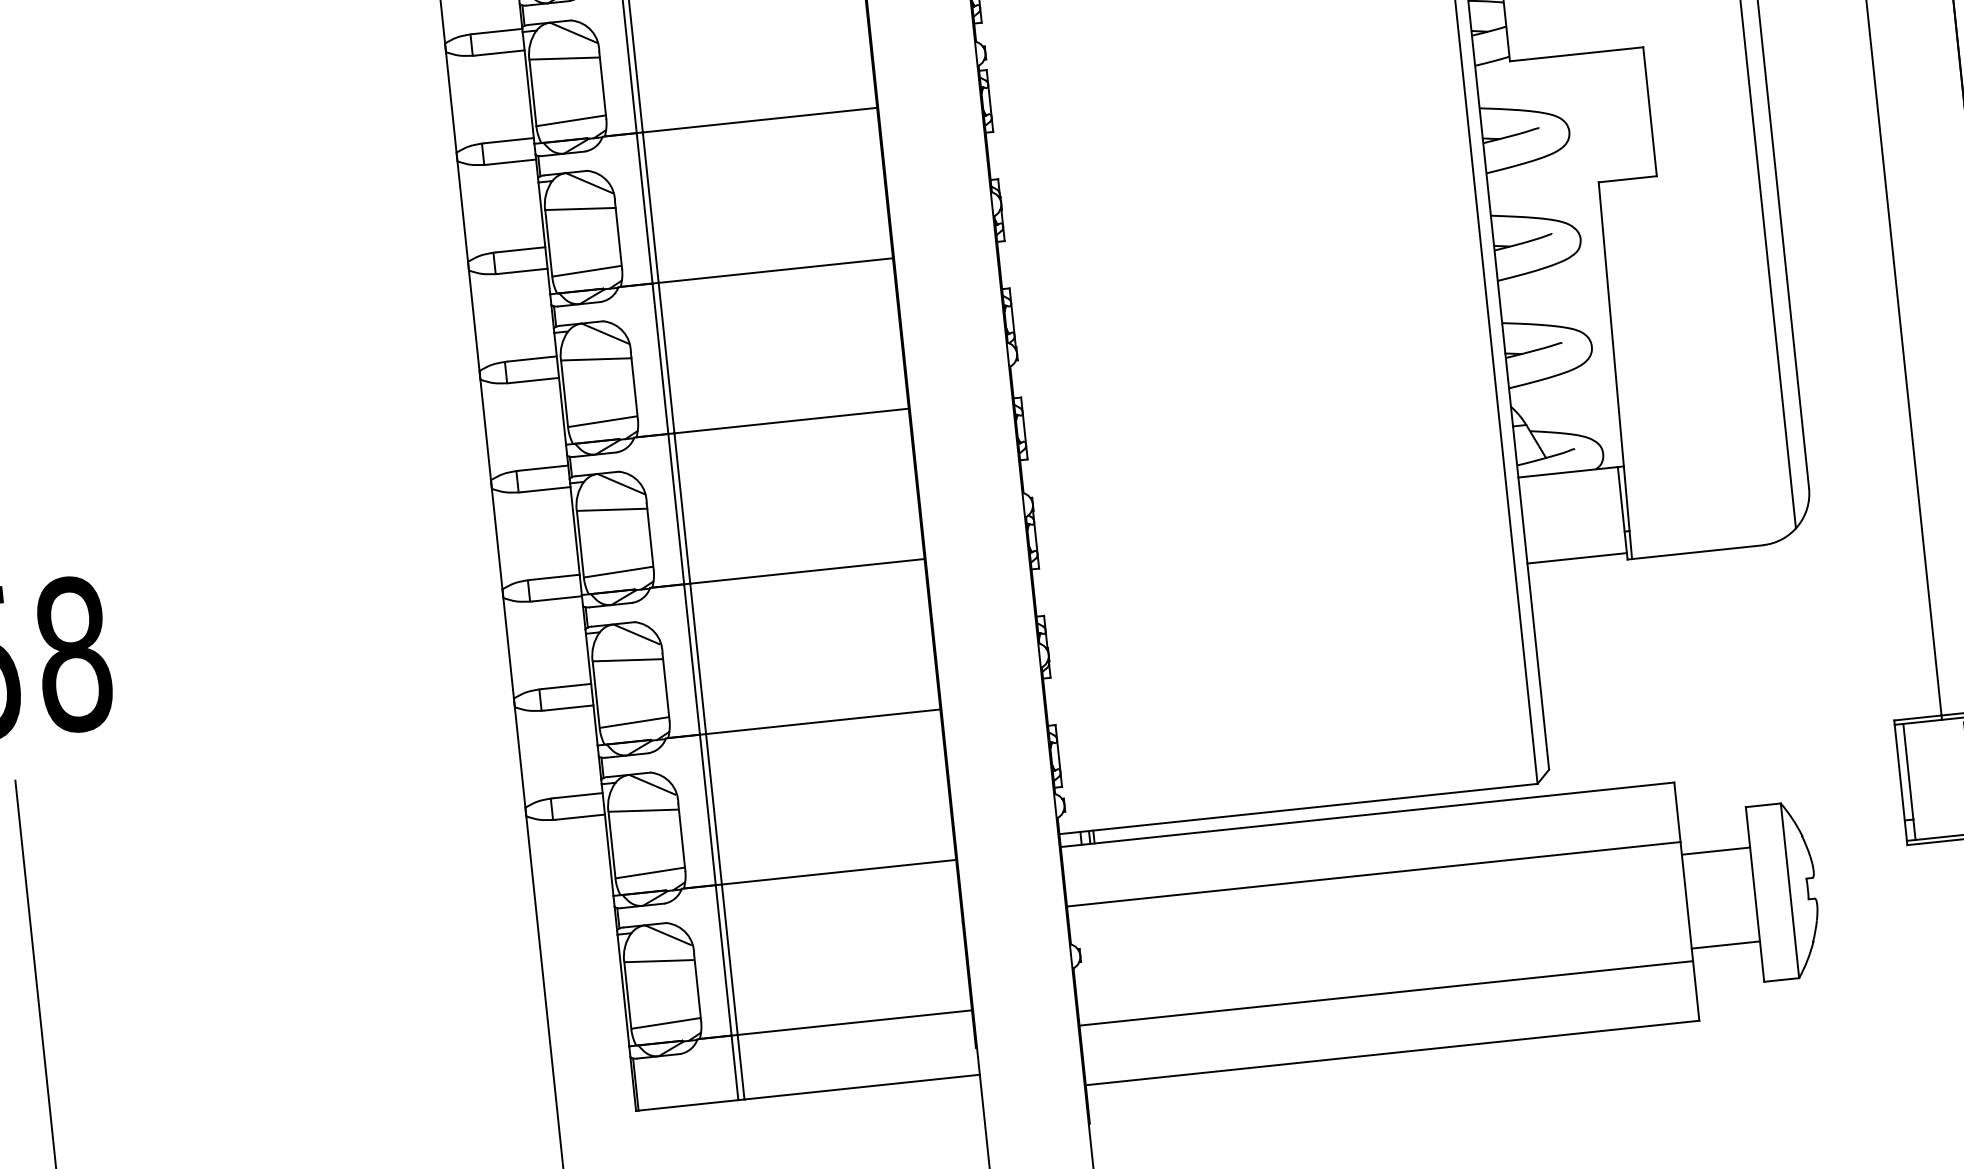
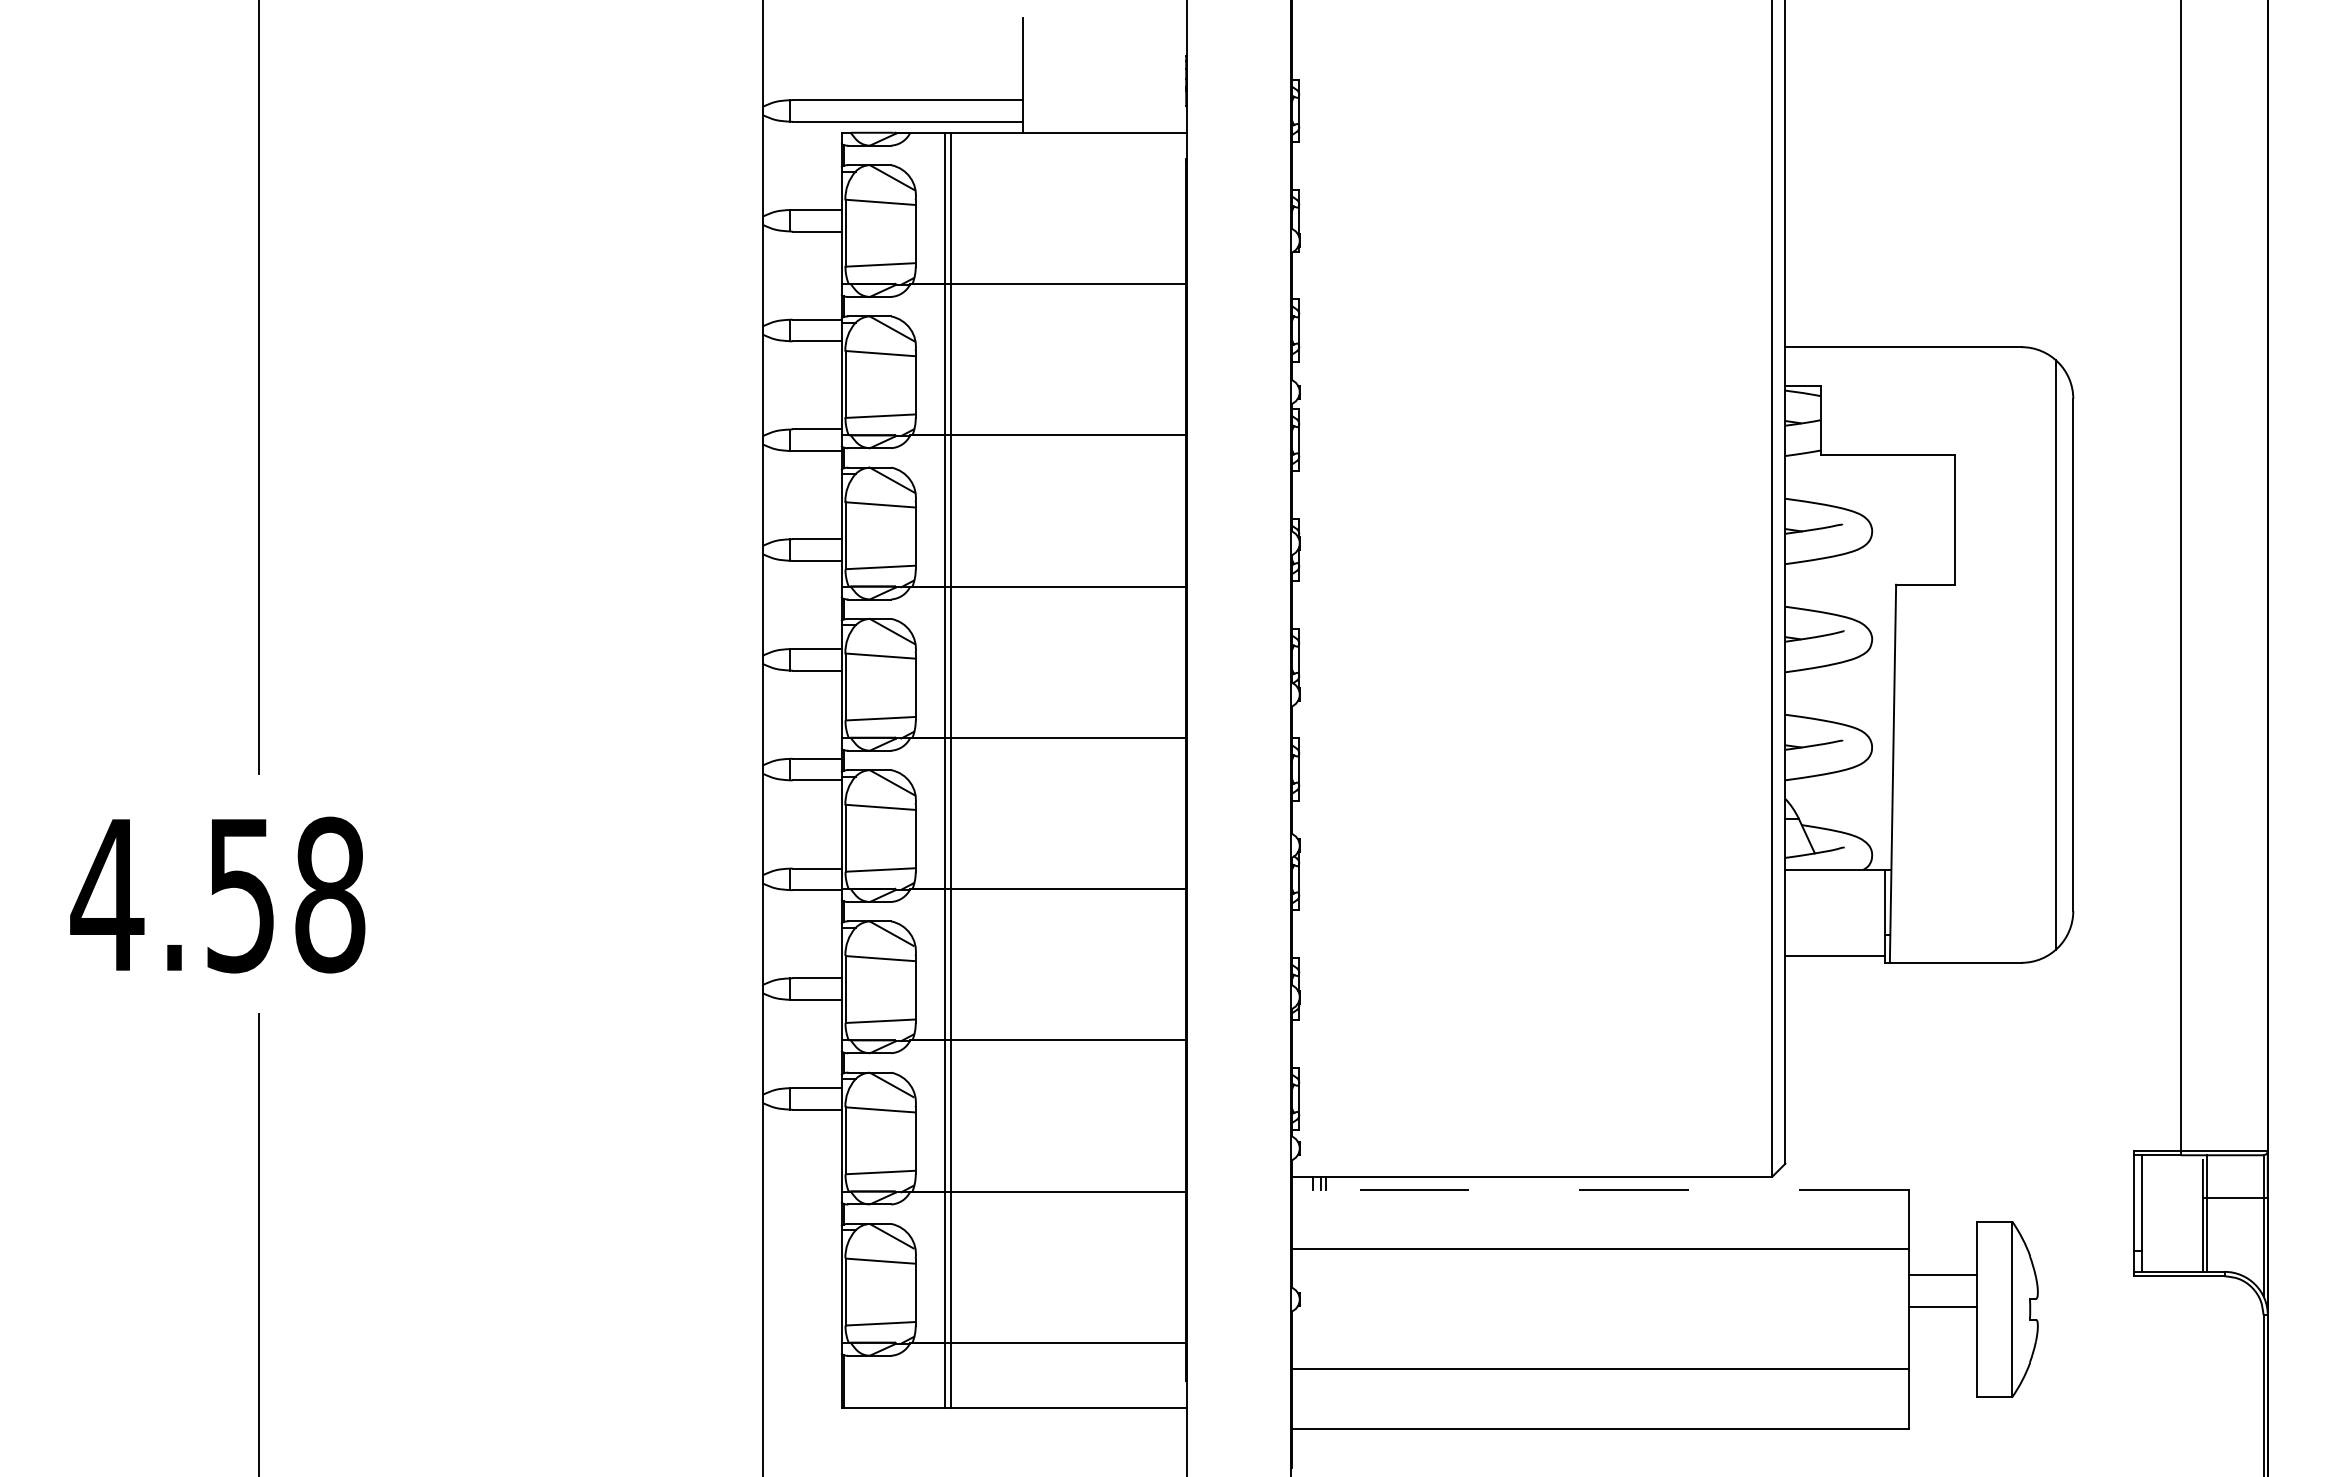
line: (1366, 814) -> (1599, 1189), solid -> dashed
line: (1715, 851) -> (1942, 1307), moved
line: (1725, 944) -> (1942, 1274), moved

